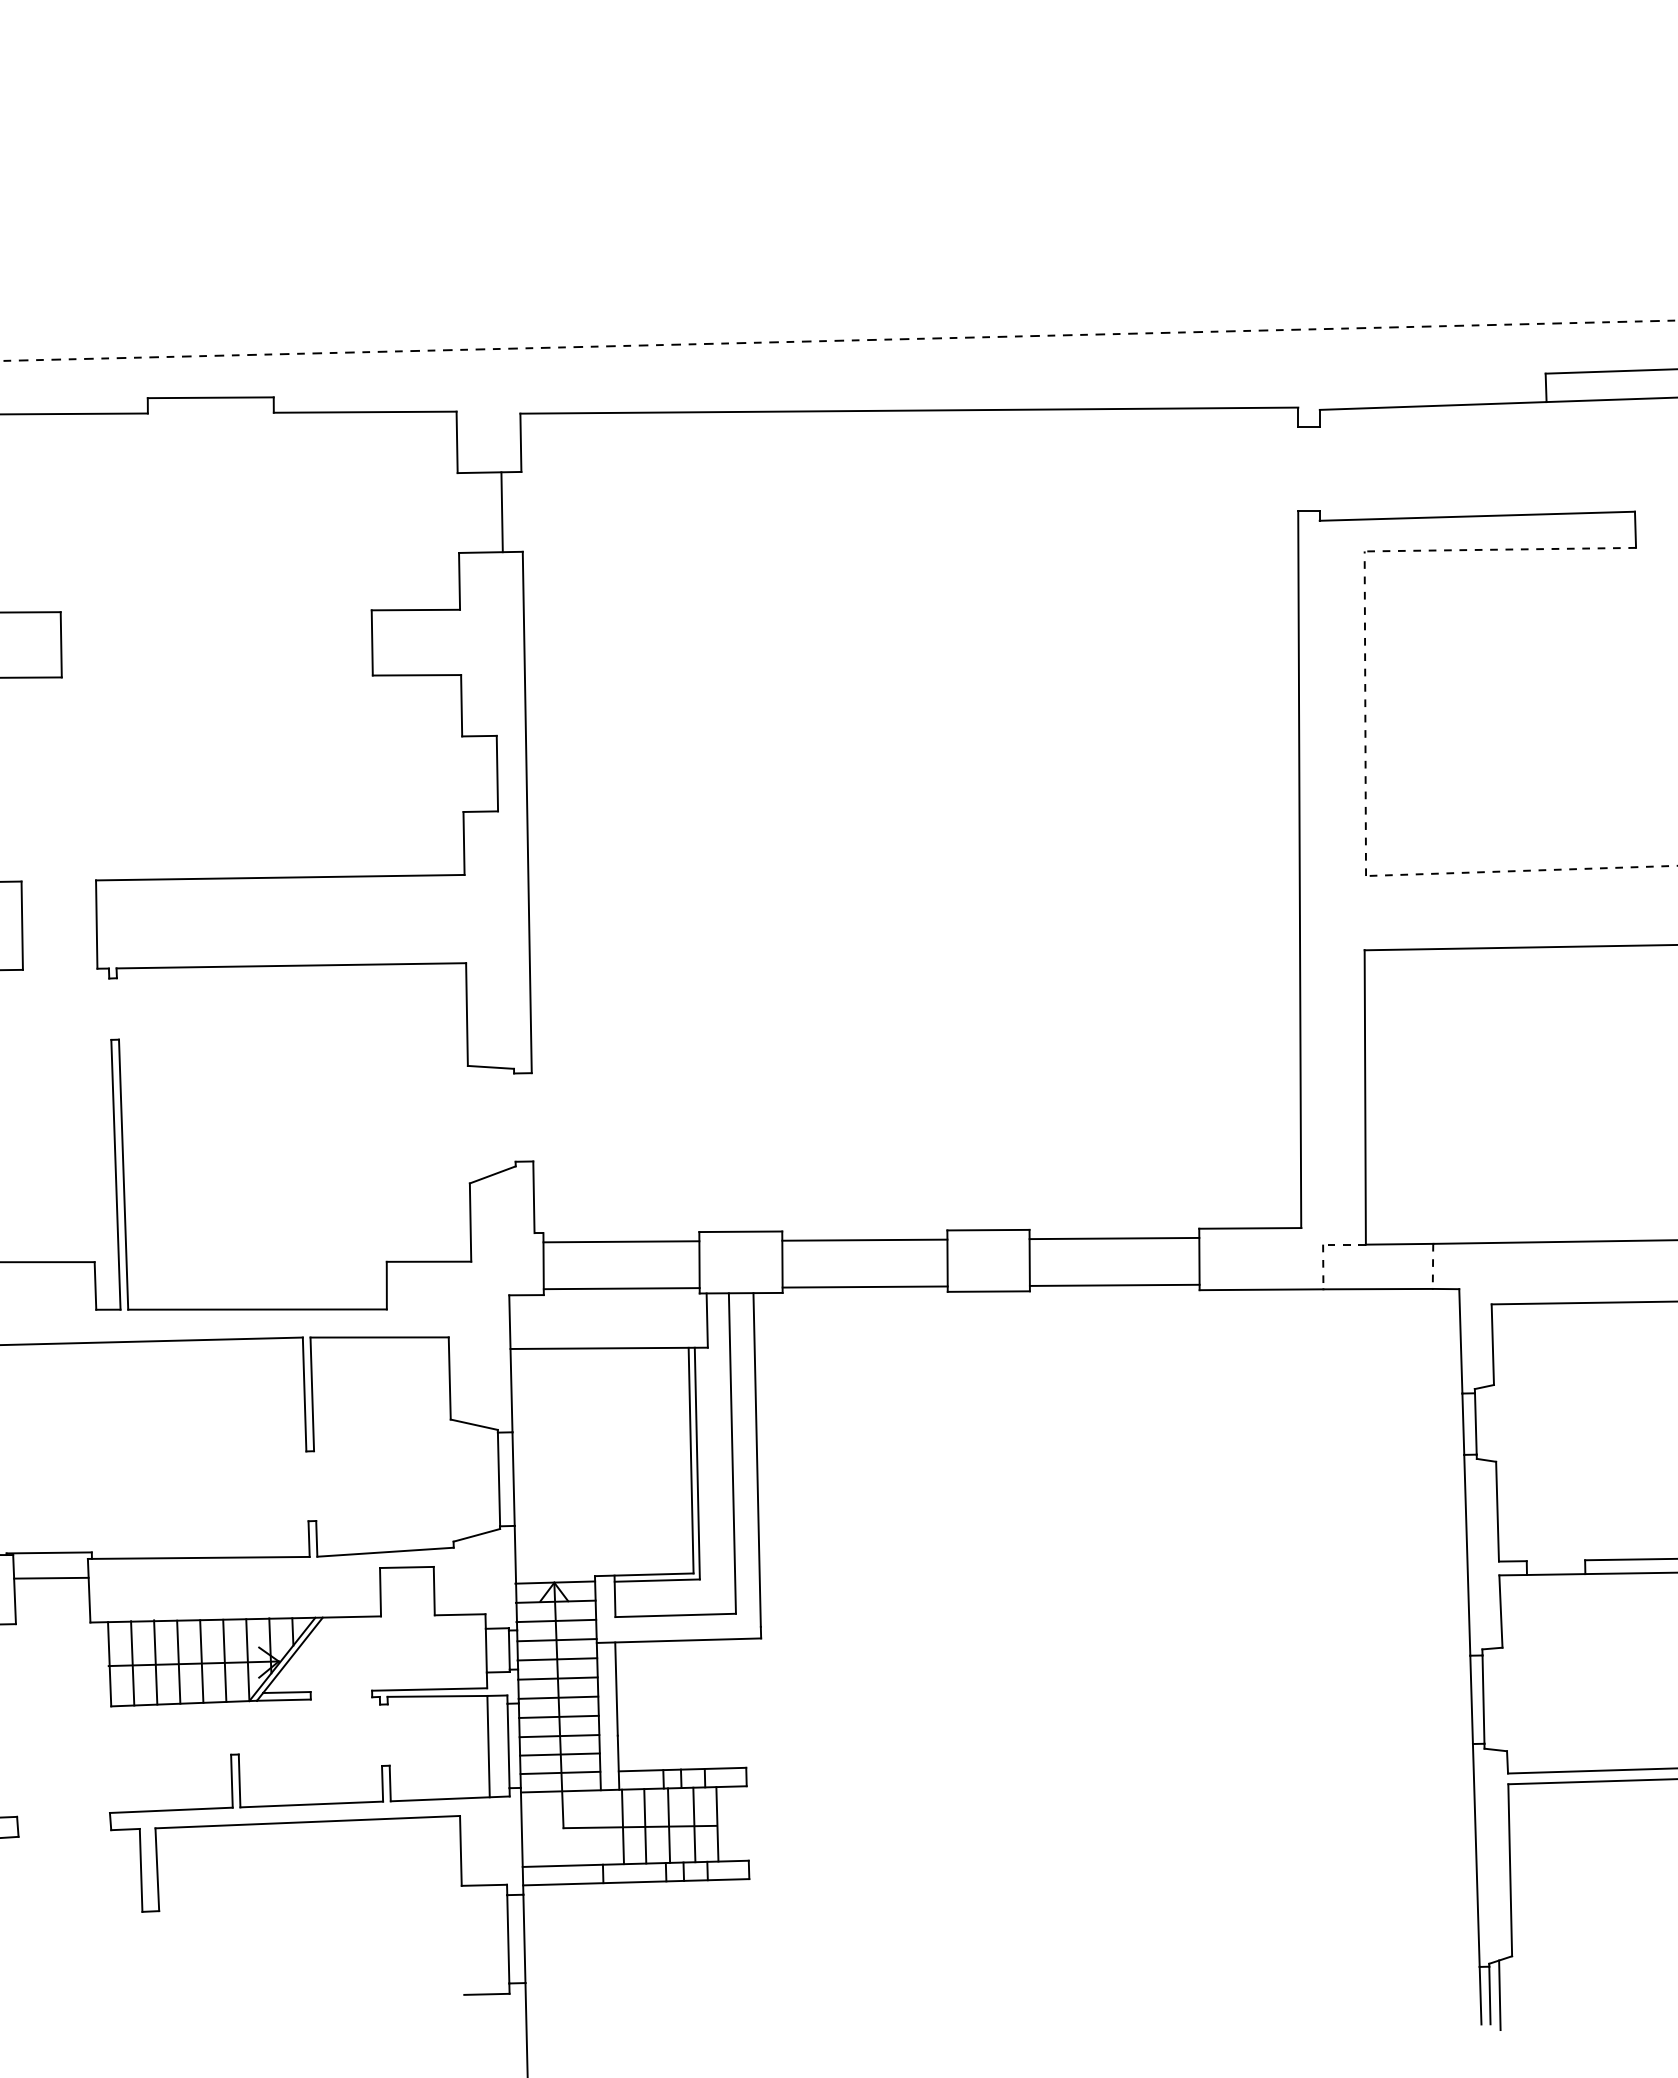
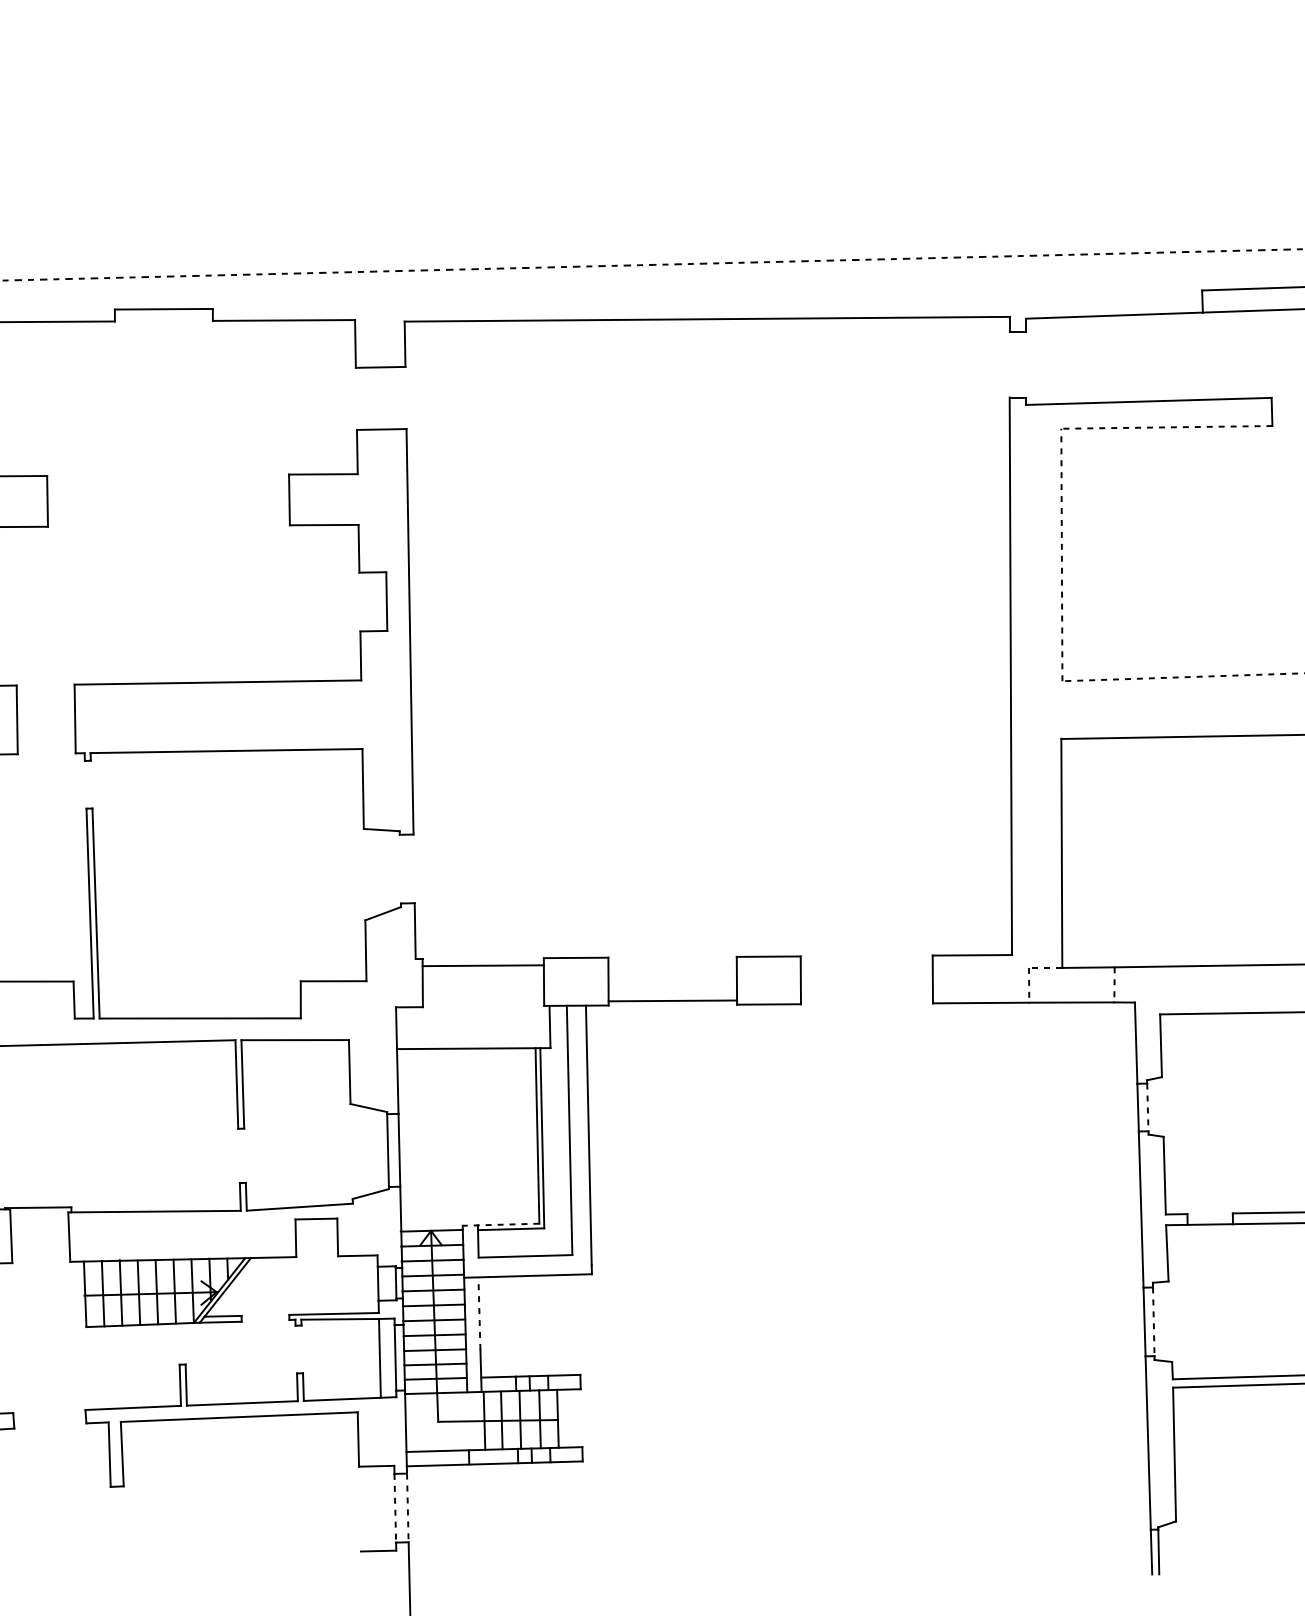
line: (501, 512) -> (389, 398), removed
line: (1114, 1238) -> (866, 963), removed
line: (864, 1239) -> (672, 963), removed
line: (1114, 1284) -> (866, 998), removed
line: (621, 1288) -> (483, 1002), removed
line: (1475, 1423) -> (1147, 1107), solid -> dashed
line: (643, 1574) -> (500, 1224), solid -> dashed
line: (51, 1577) -> (39, 1226), removed
line: (616, 1689) -> (479, 1313), solid -> dashed
line: (1483, 1700) -> (1153, 1322), solid -> dashed
line: (508, 1939) -> (395, 1508), solid -> dashed
line: (524, 1939) -> (407, 1508), solid -> dashed
line: (1499, 1995) -> (1166, 1551), removed

